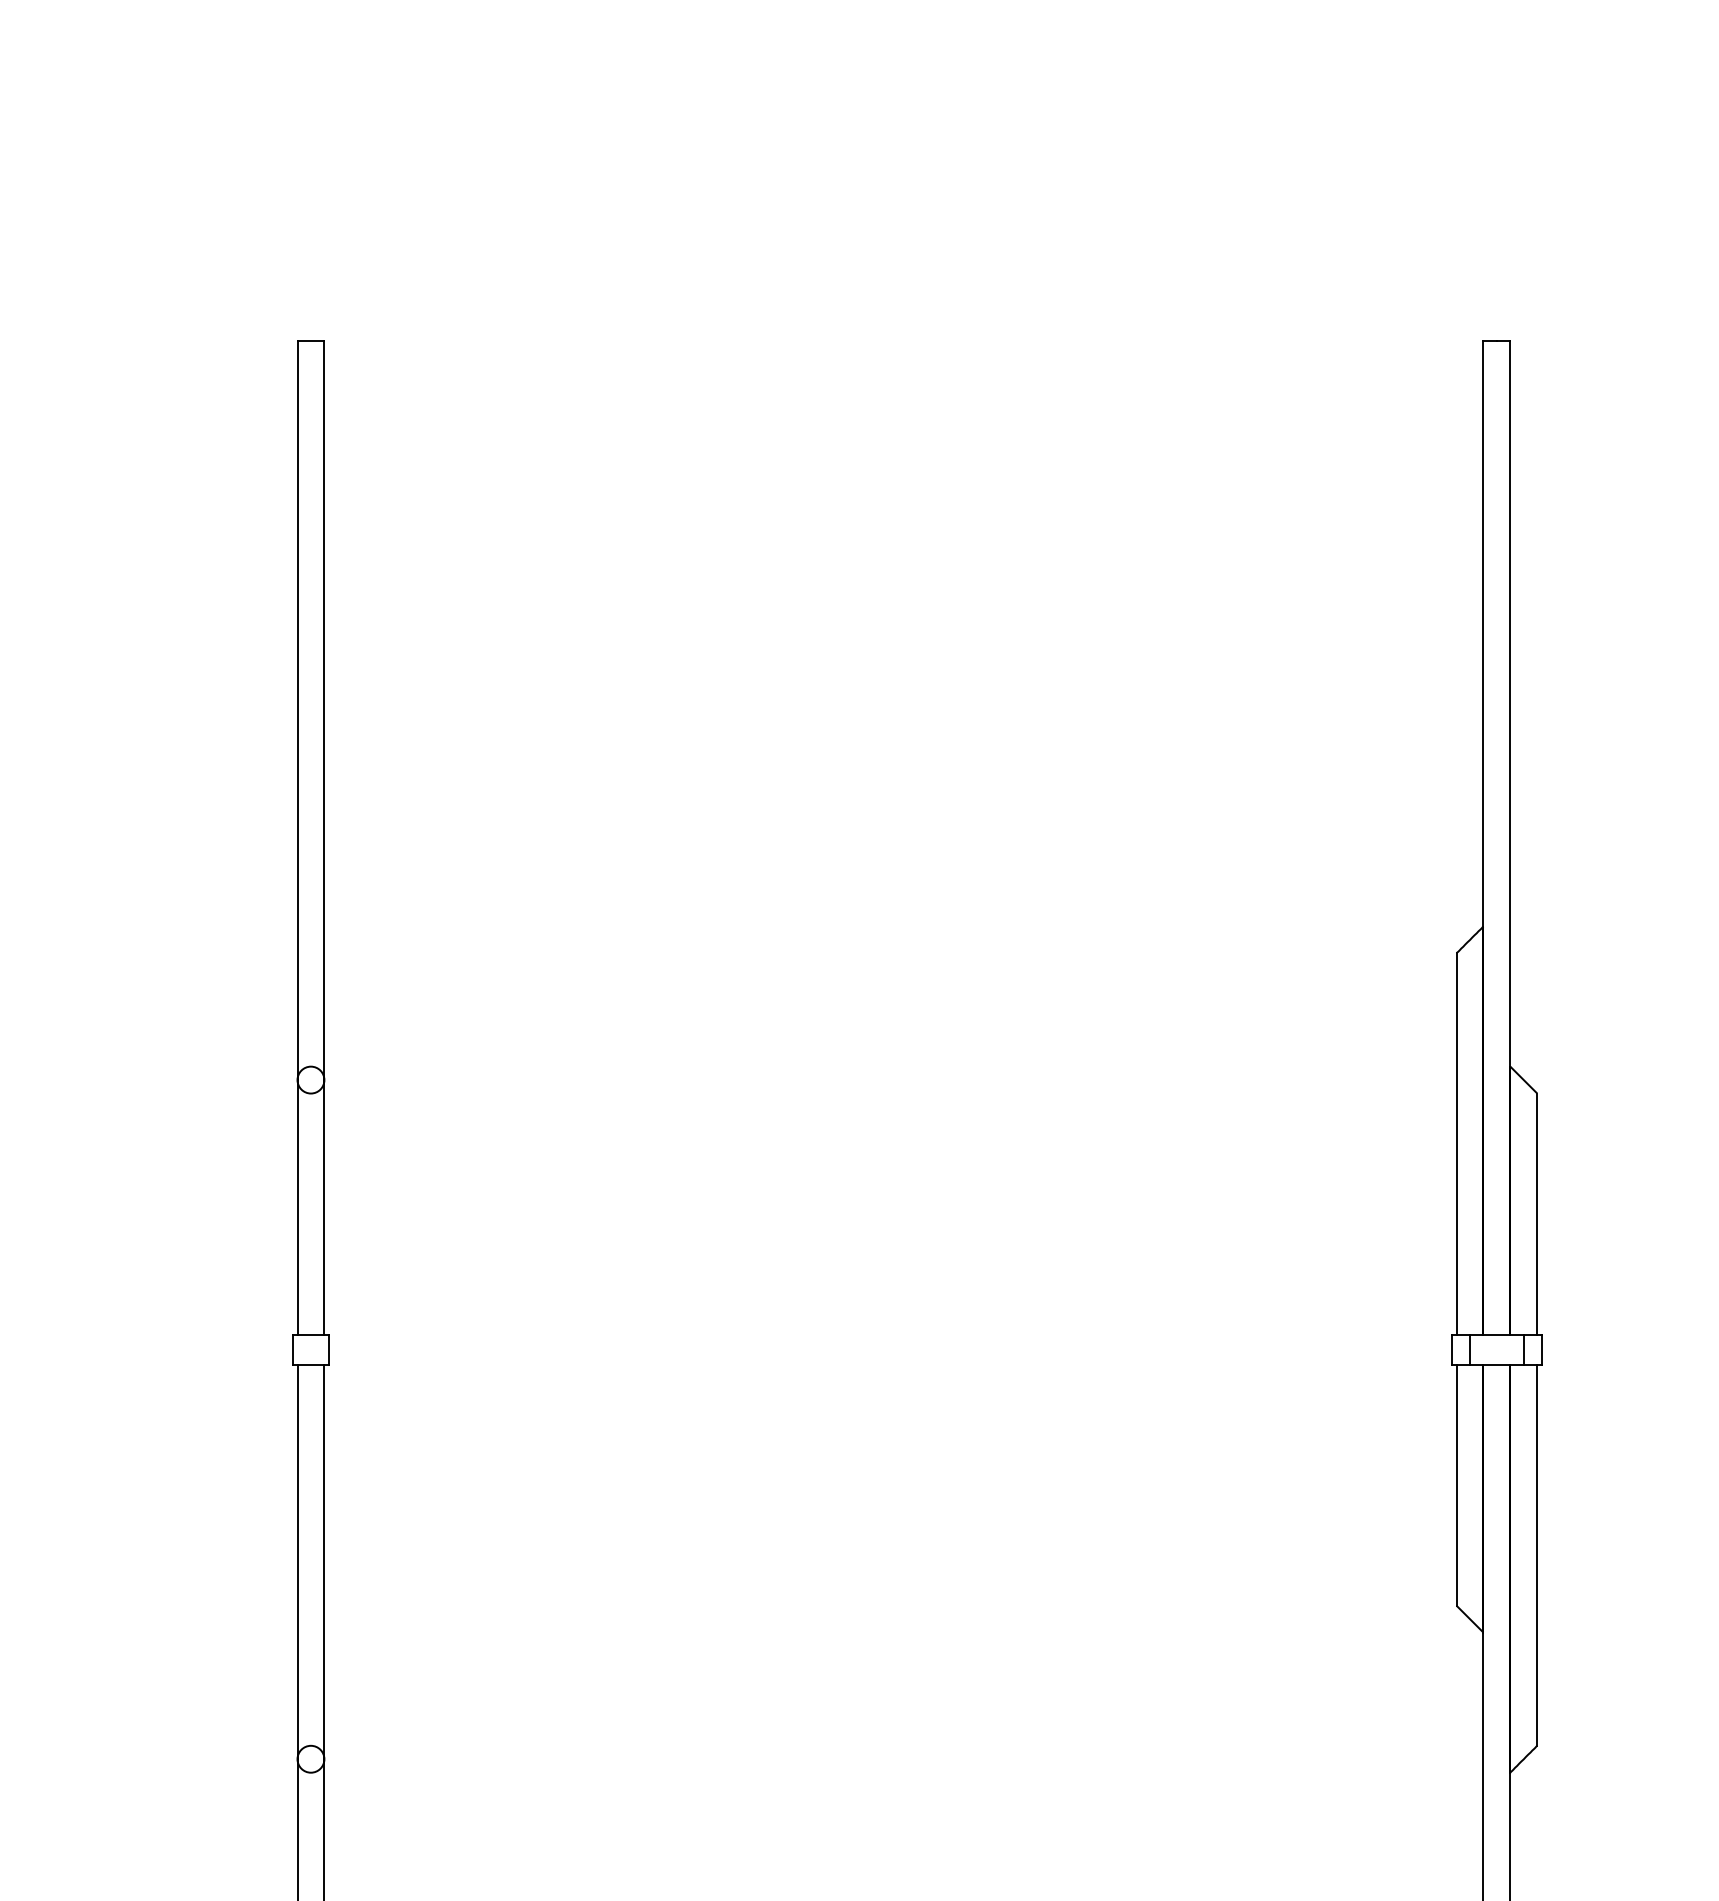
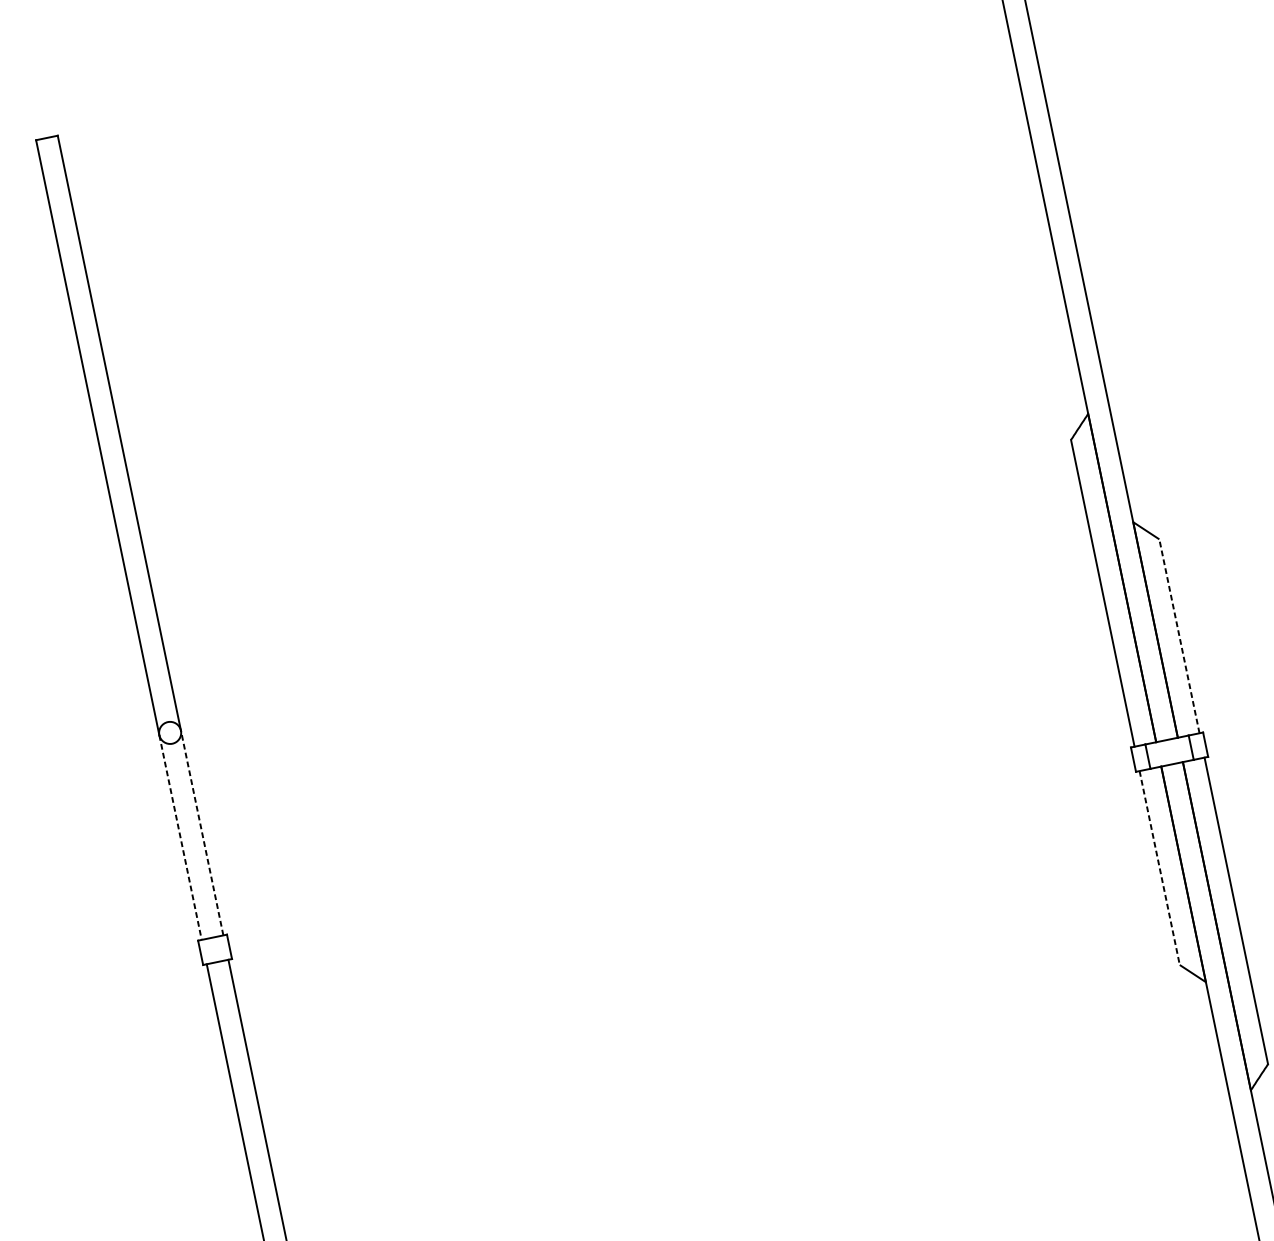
line: (324, 1206) -> (202, 832), solid -> dashed
line: (297, 1207) -> (180, 837), solid -> dashed
line: (1537, 1213) -> (1179, 635), solid -> dashed
line: (1456, 1485) -> (1159, 868), solid -> dashed

